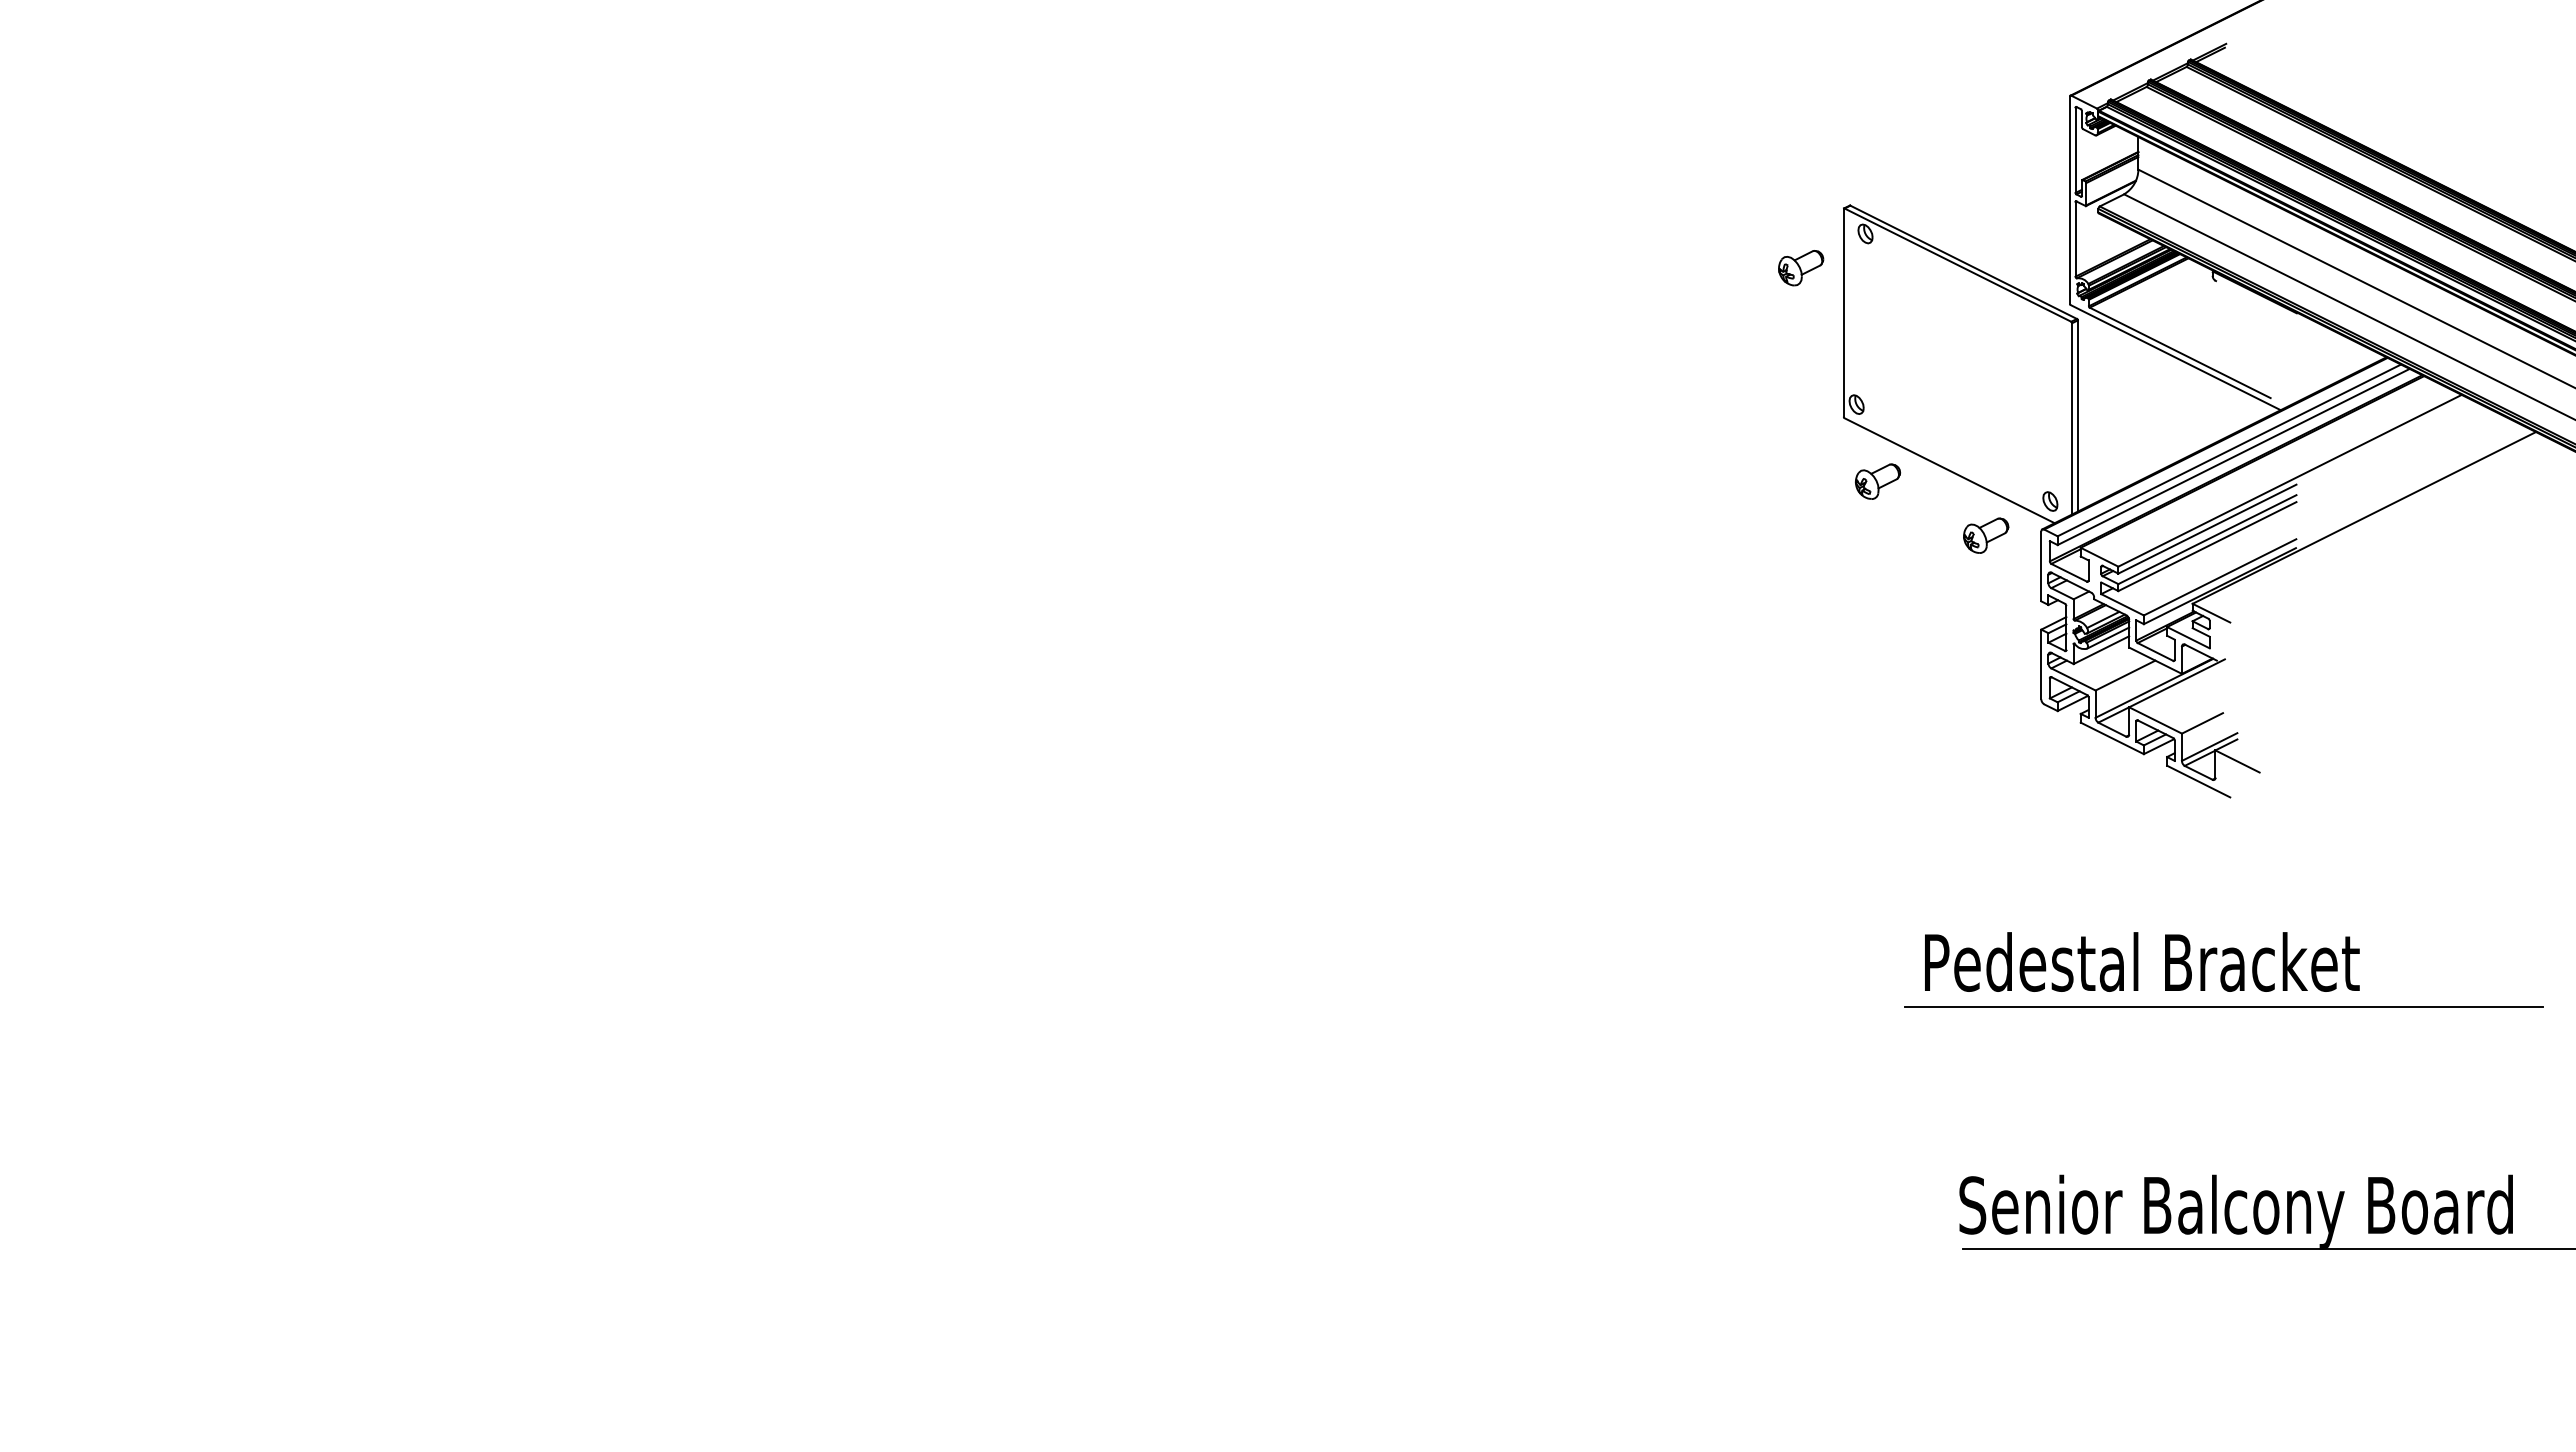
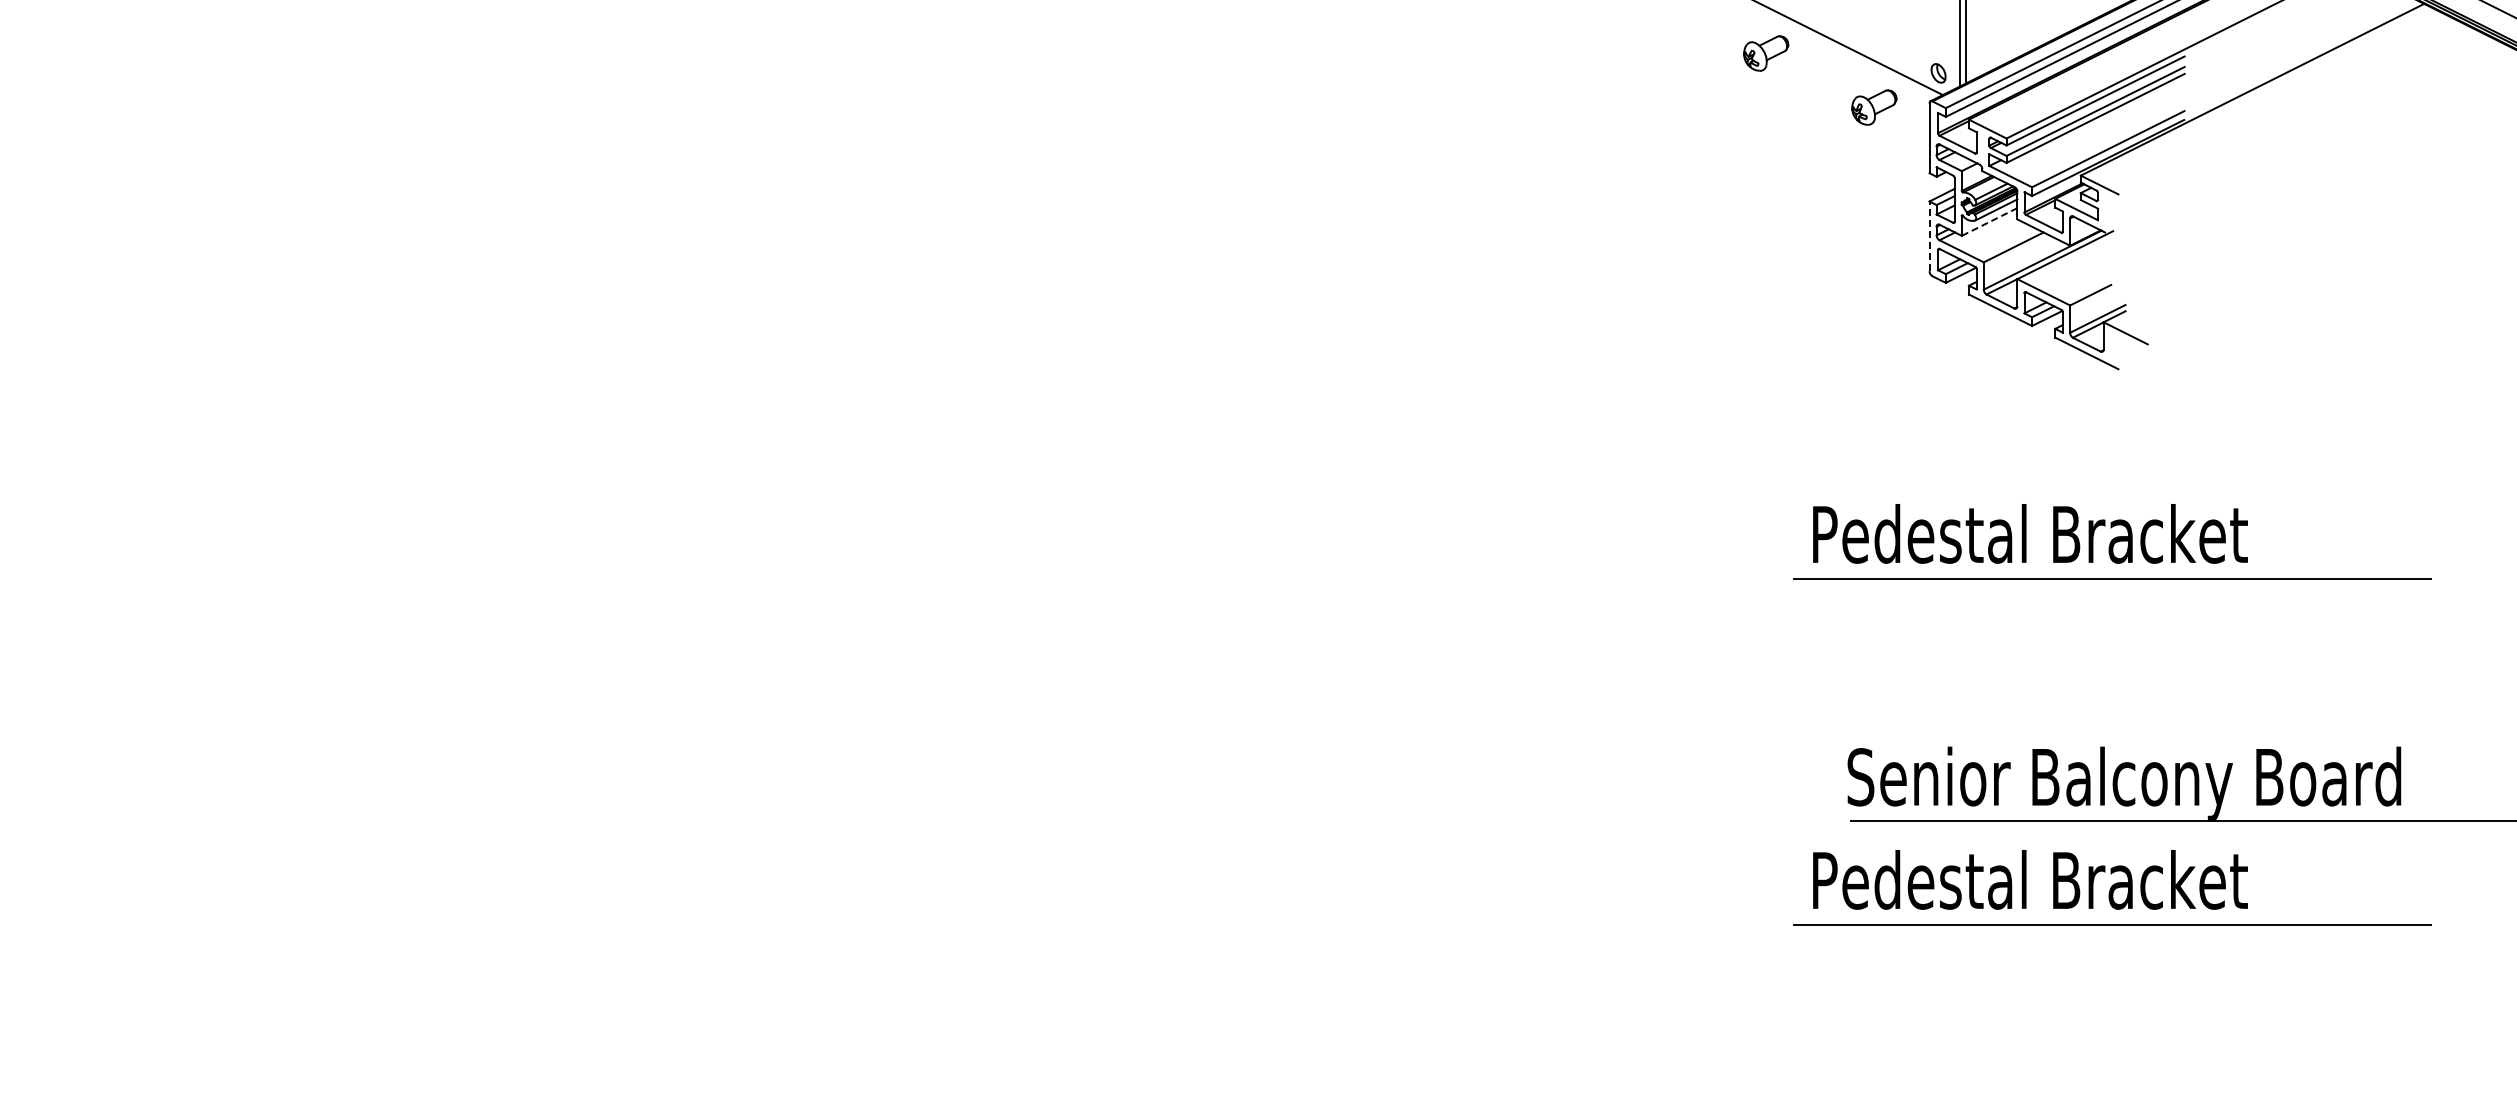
line: (2100, 650) -> (1988, 222), solid -> dashed
line: (2041, 664) -> (1929, 236), solid -> dashed
part: (2223, 1315) -> (2111, 887), added

